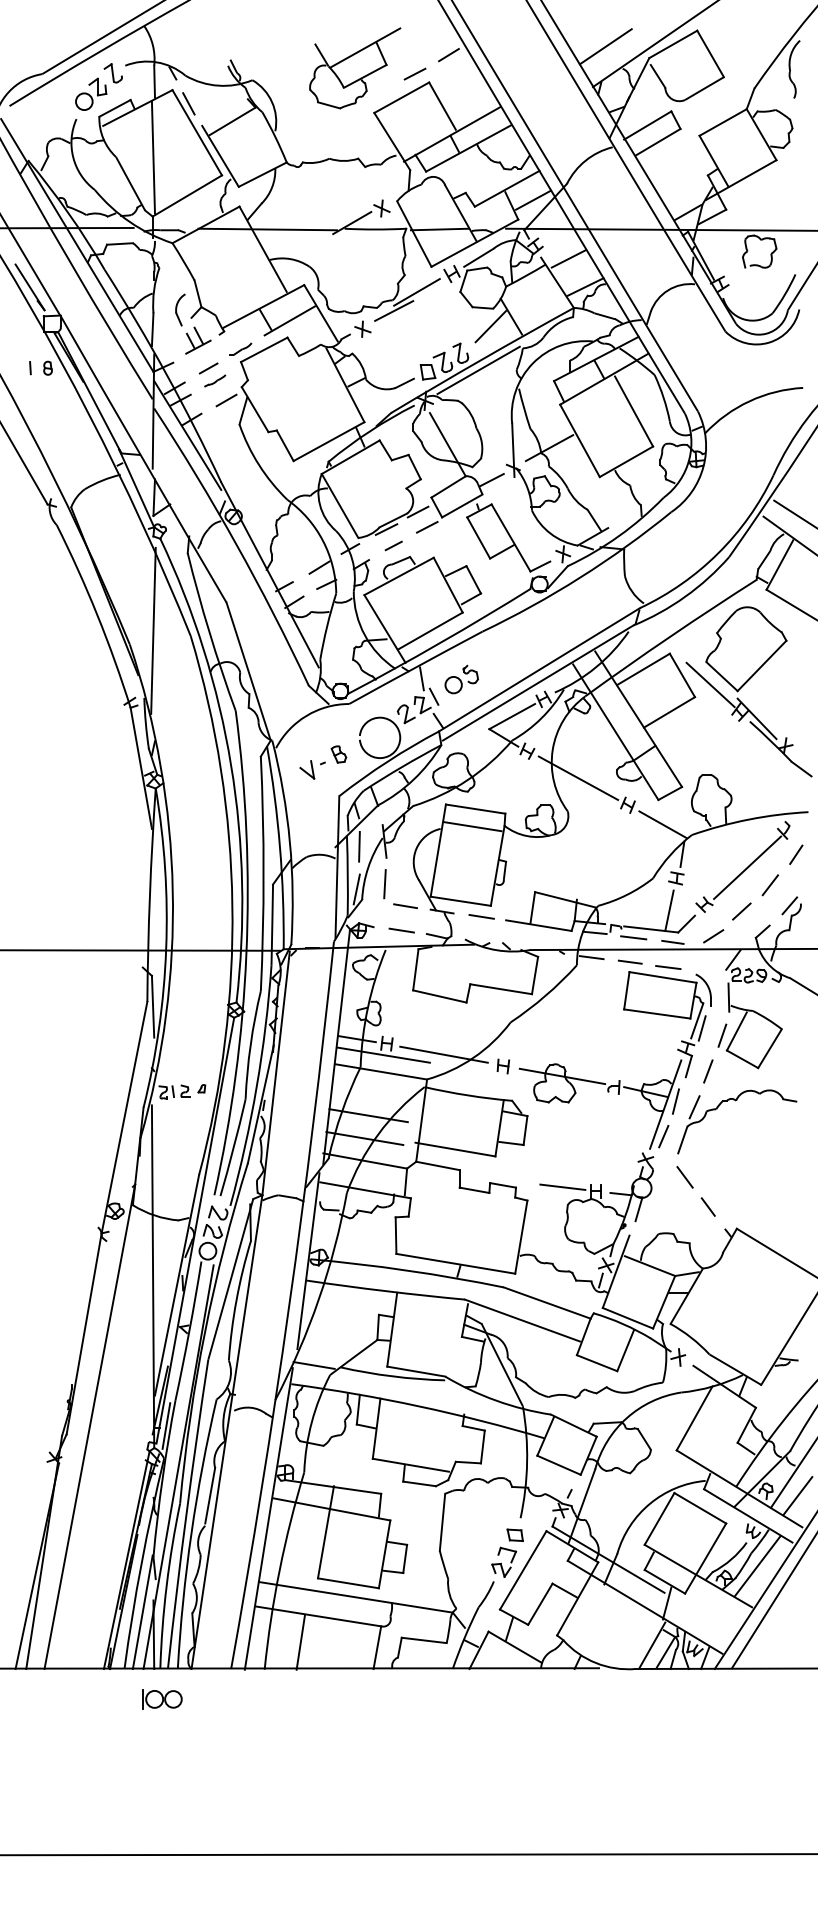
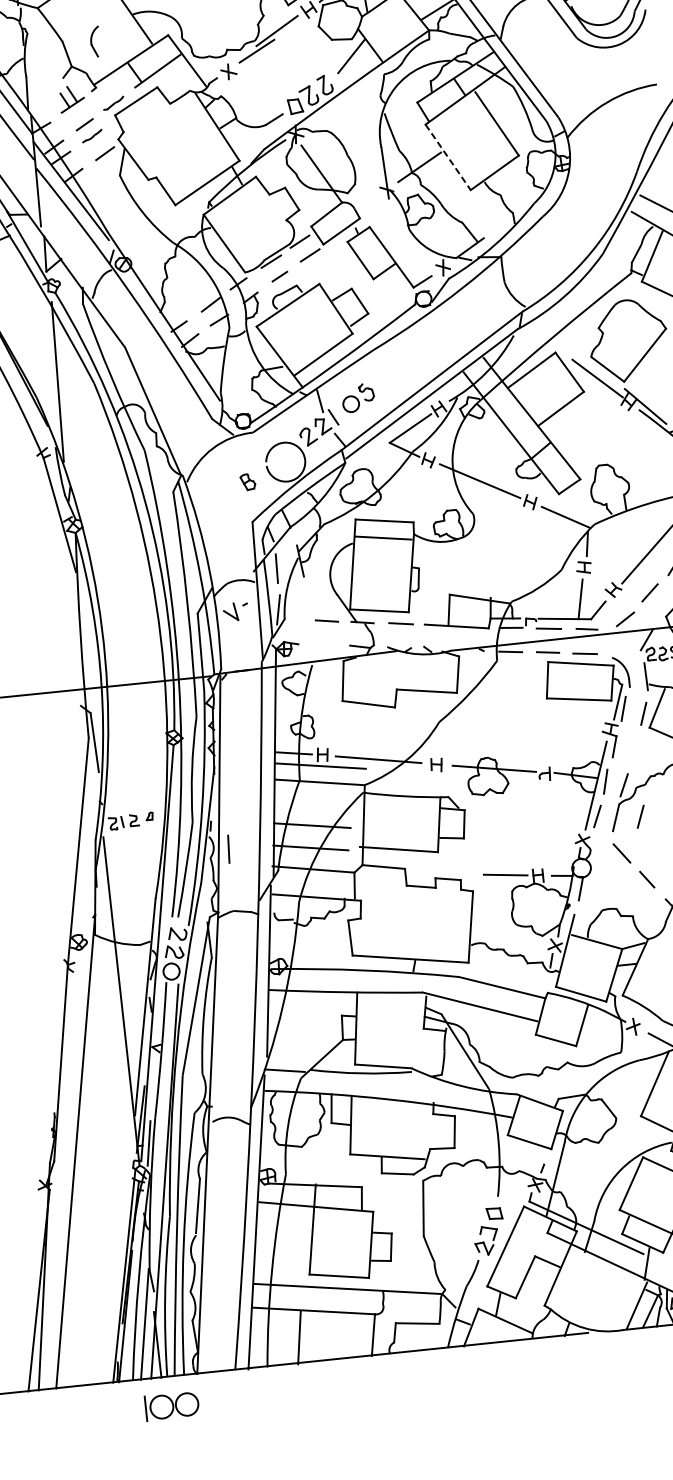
part: (180, 309) -> (95, 41), moved
line: (478, 370) -> (343, 99), removed
line: (580, 441) -> (448, 157), solid -> dashed
line: (491, 480) -> (367, 204), removed
part: (312, 769) -> (235, 611), moved
line: (384, 884) -> (228, 849), moved
line: (401, 930) -> (325, 644), removed
line: (708, 1071) -> (640, 816), moved
part: (162, 1699) -> (172, 1406), size x1.4

